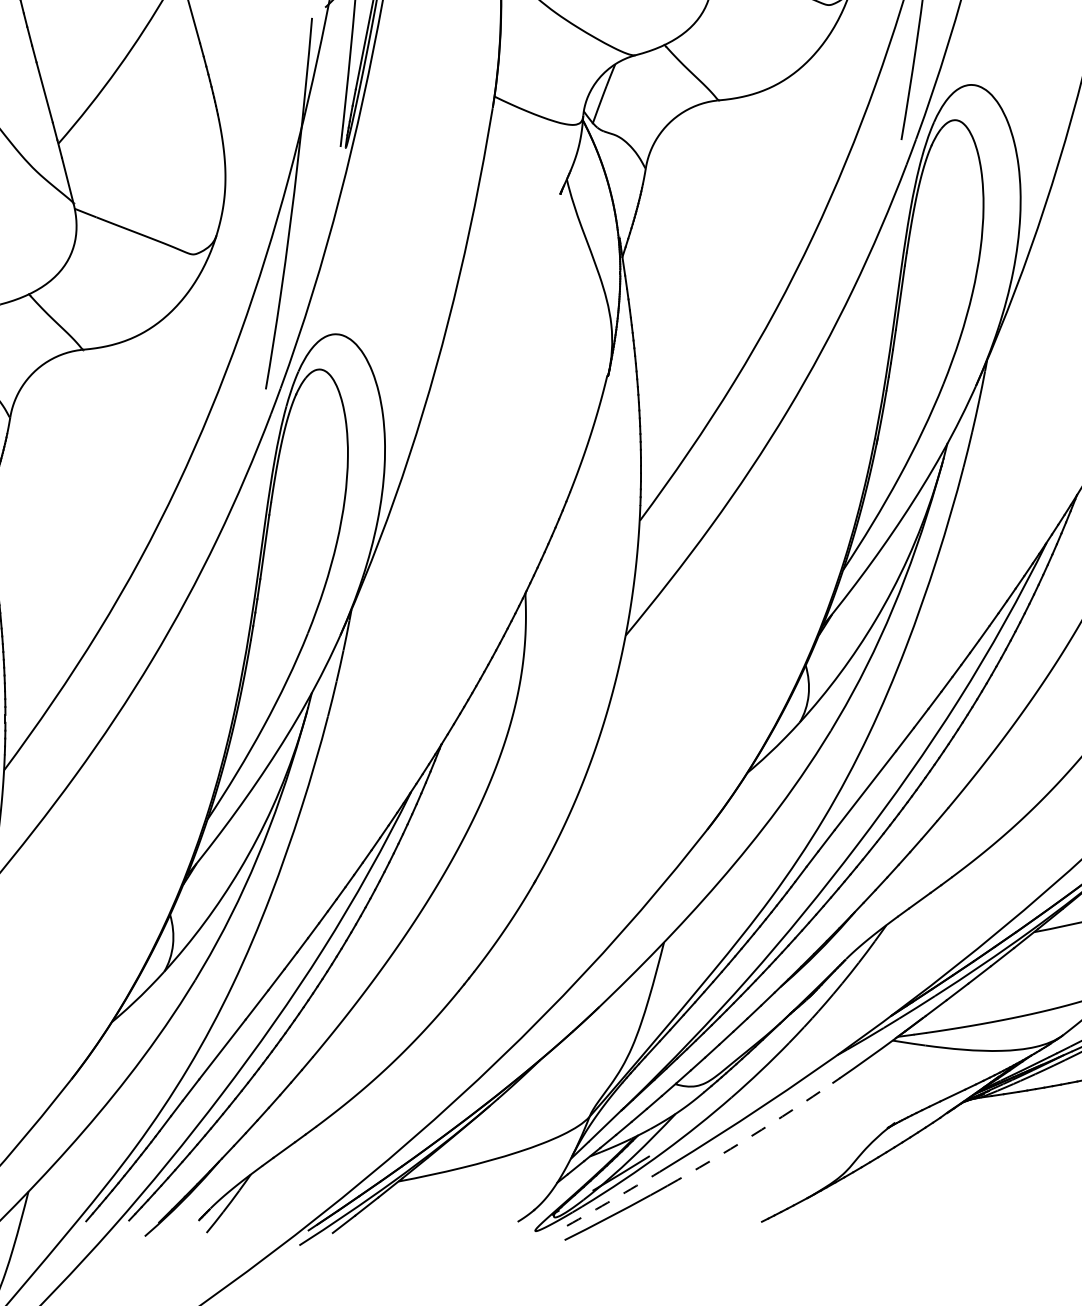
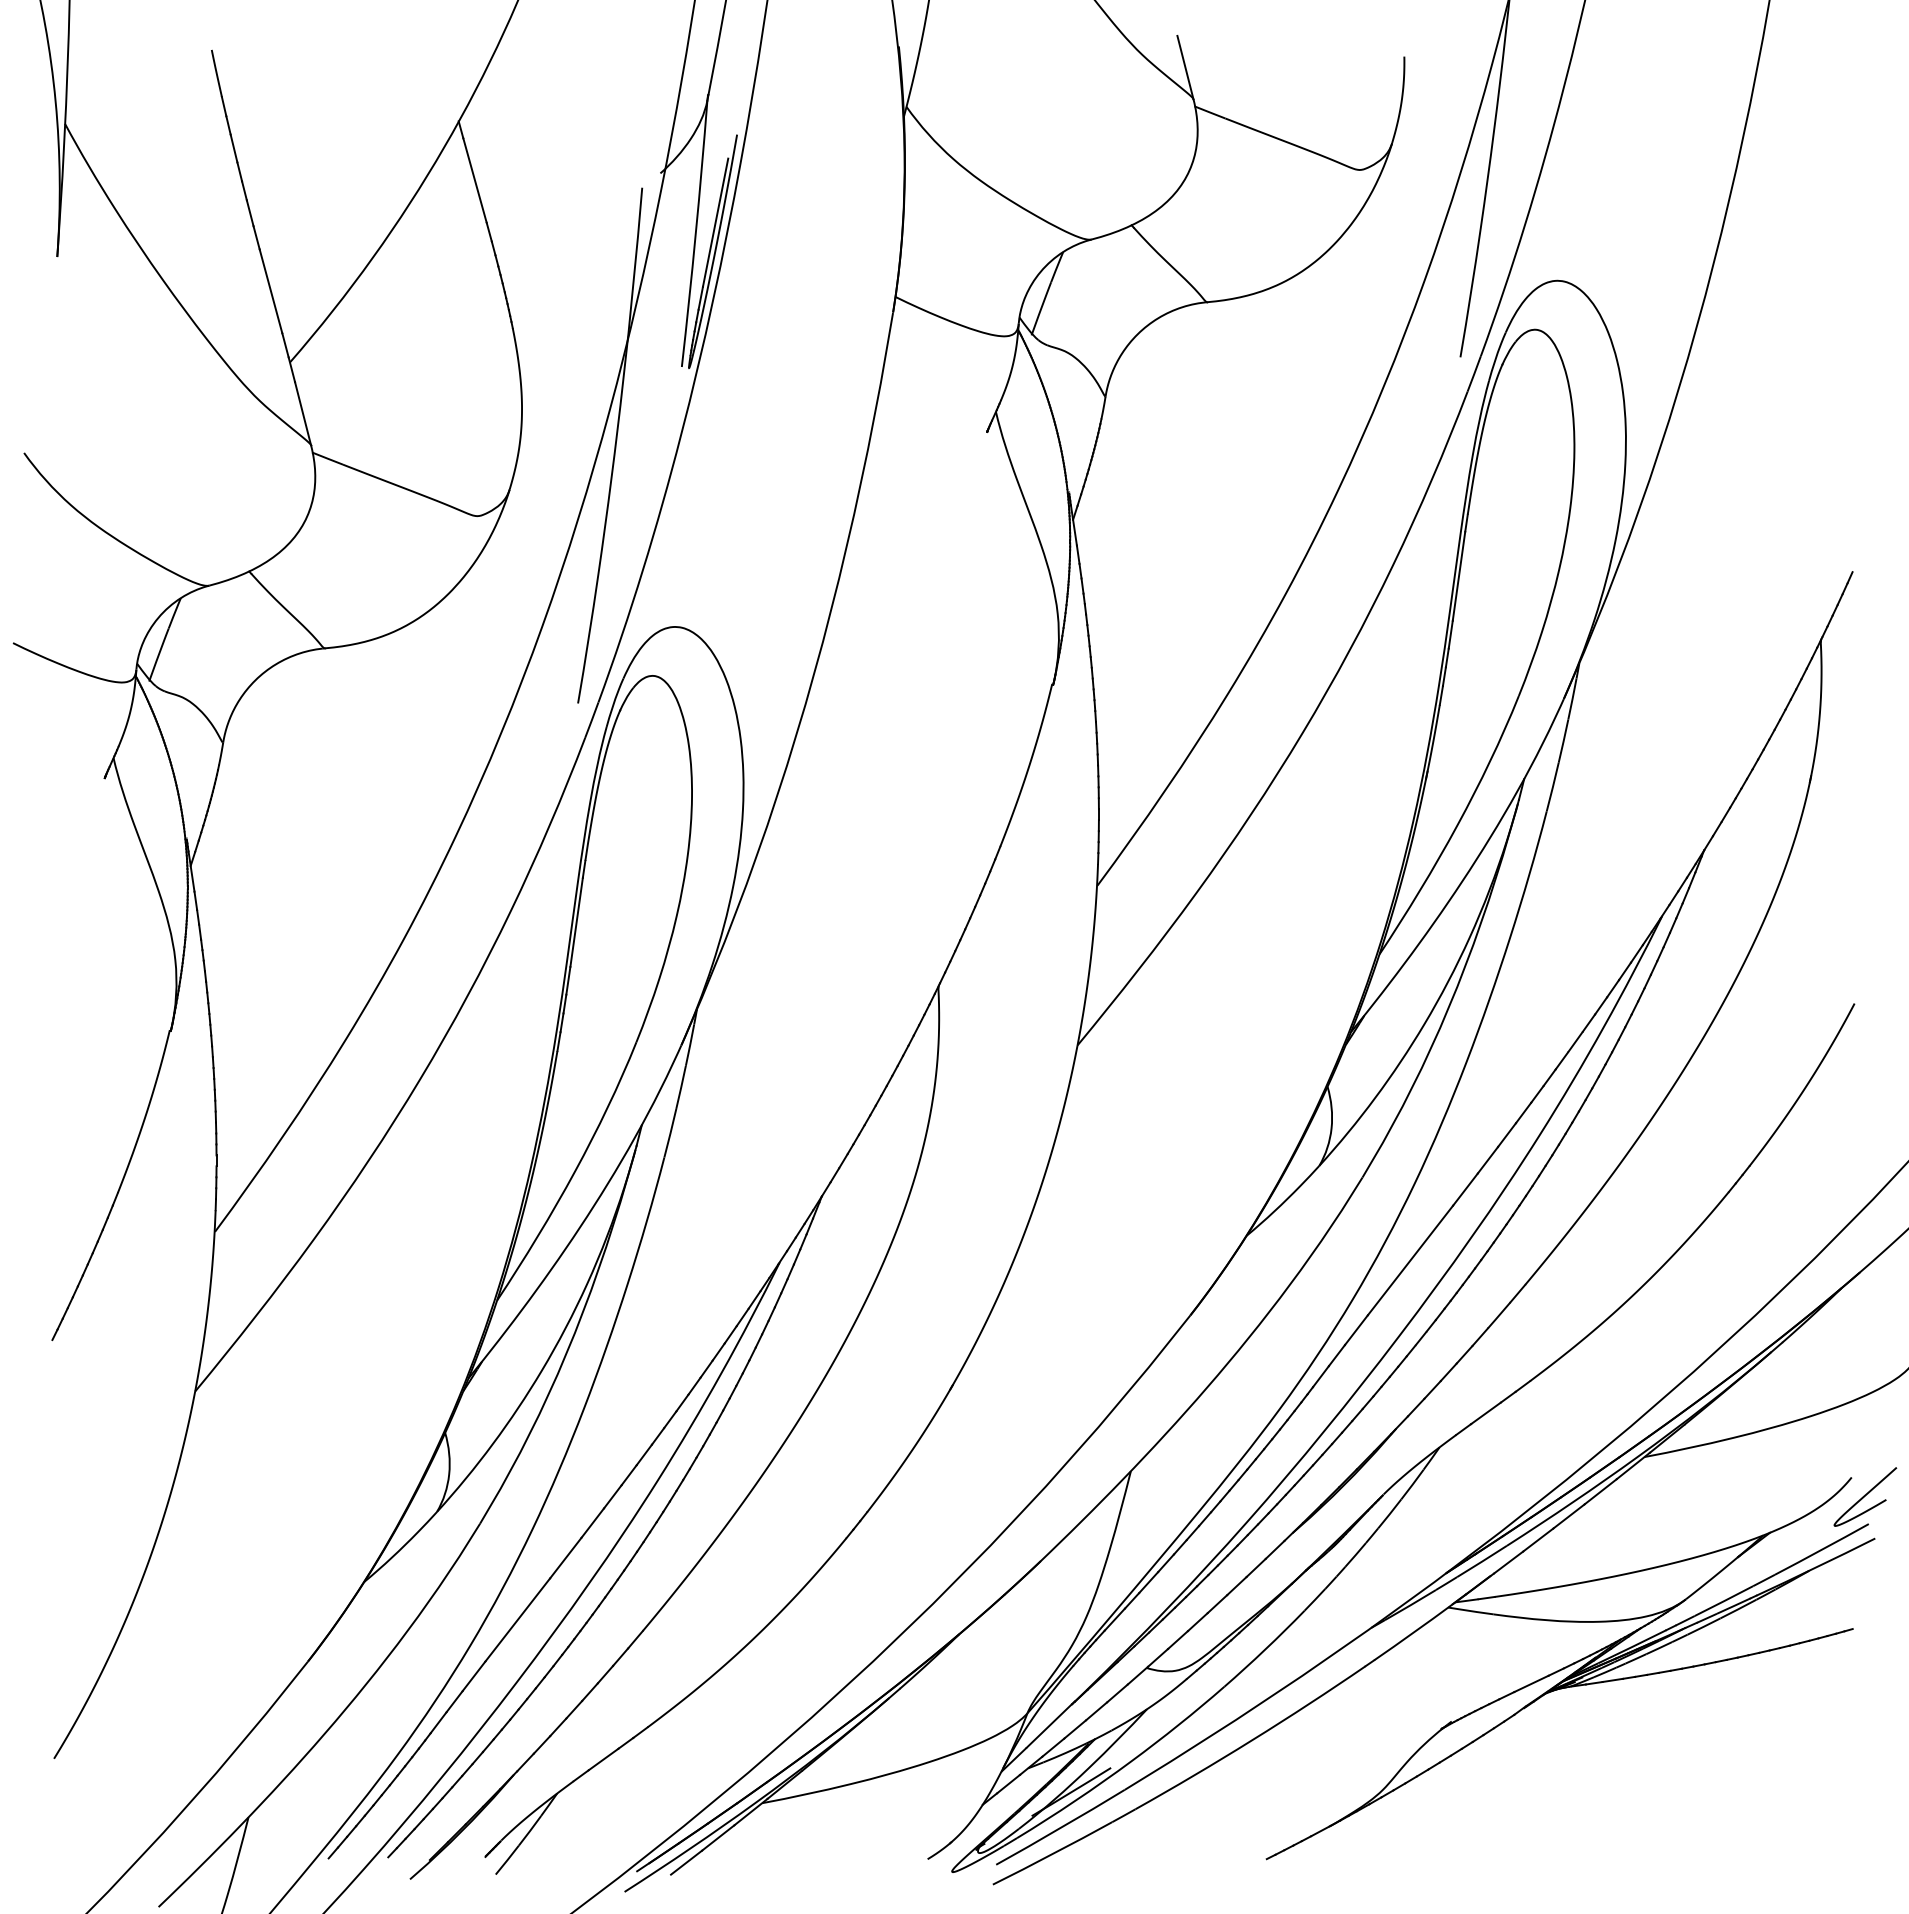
arc: (751, 1136) -> (1252, 1740), dashed -> solid
arc: (613, 1199) -> (1060, 1827), dashed -> solid

